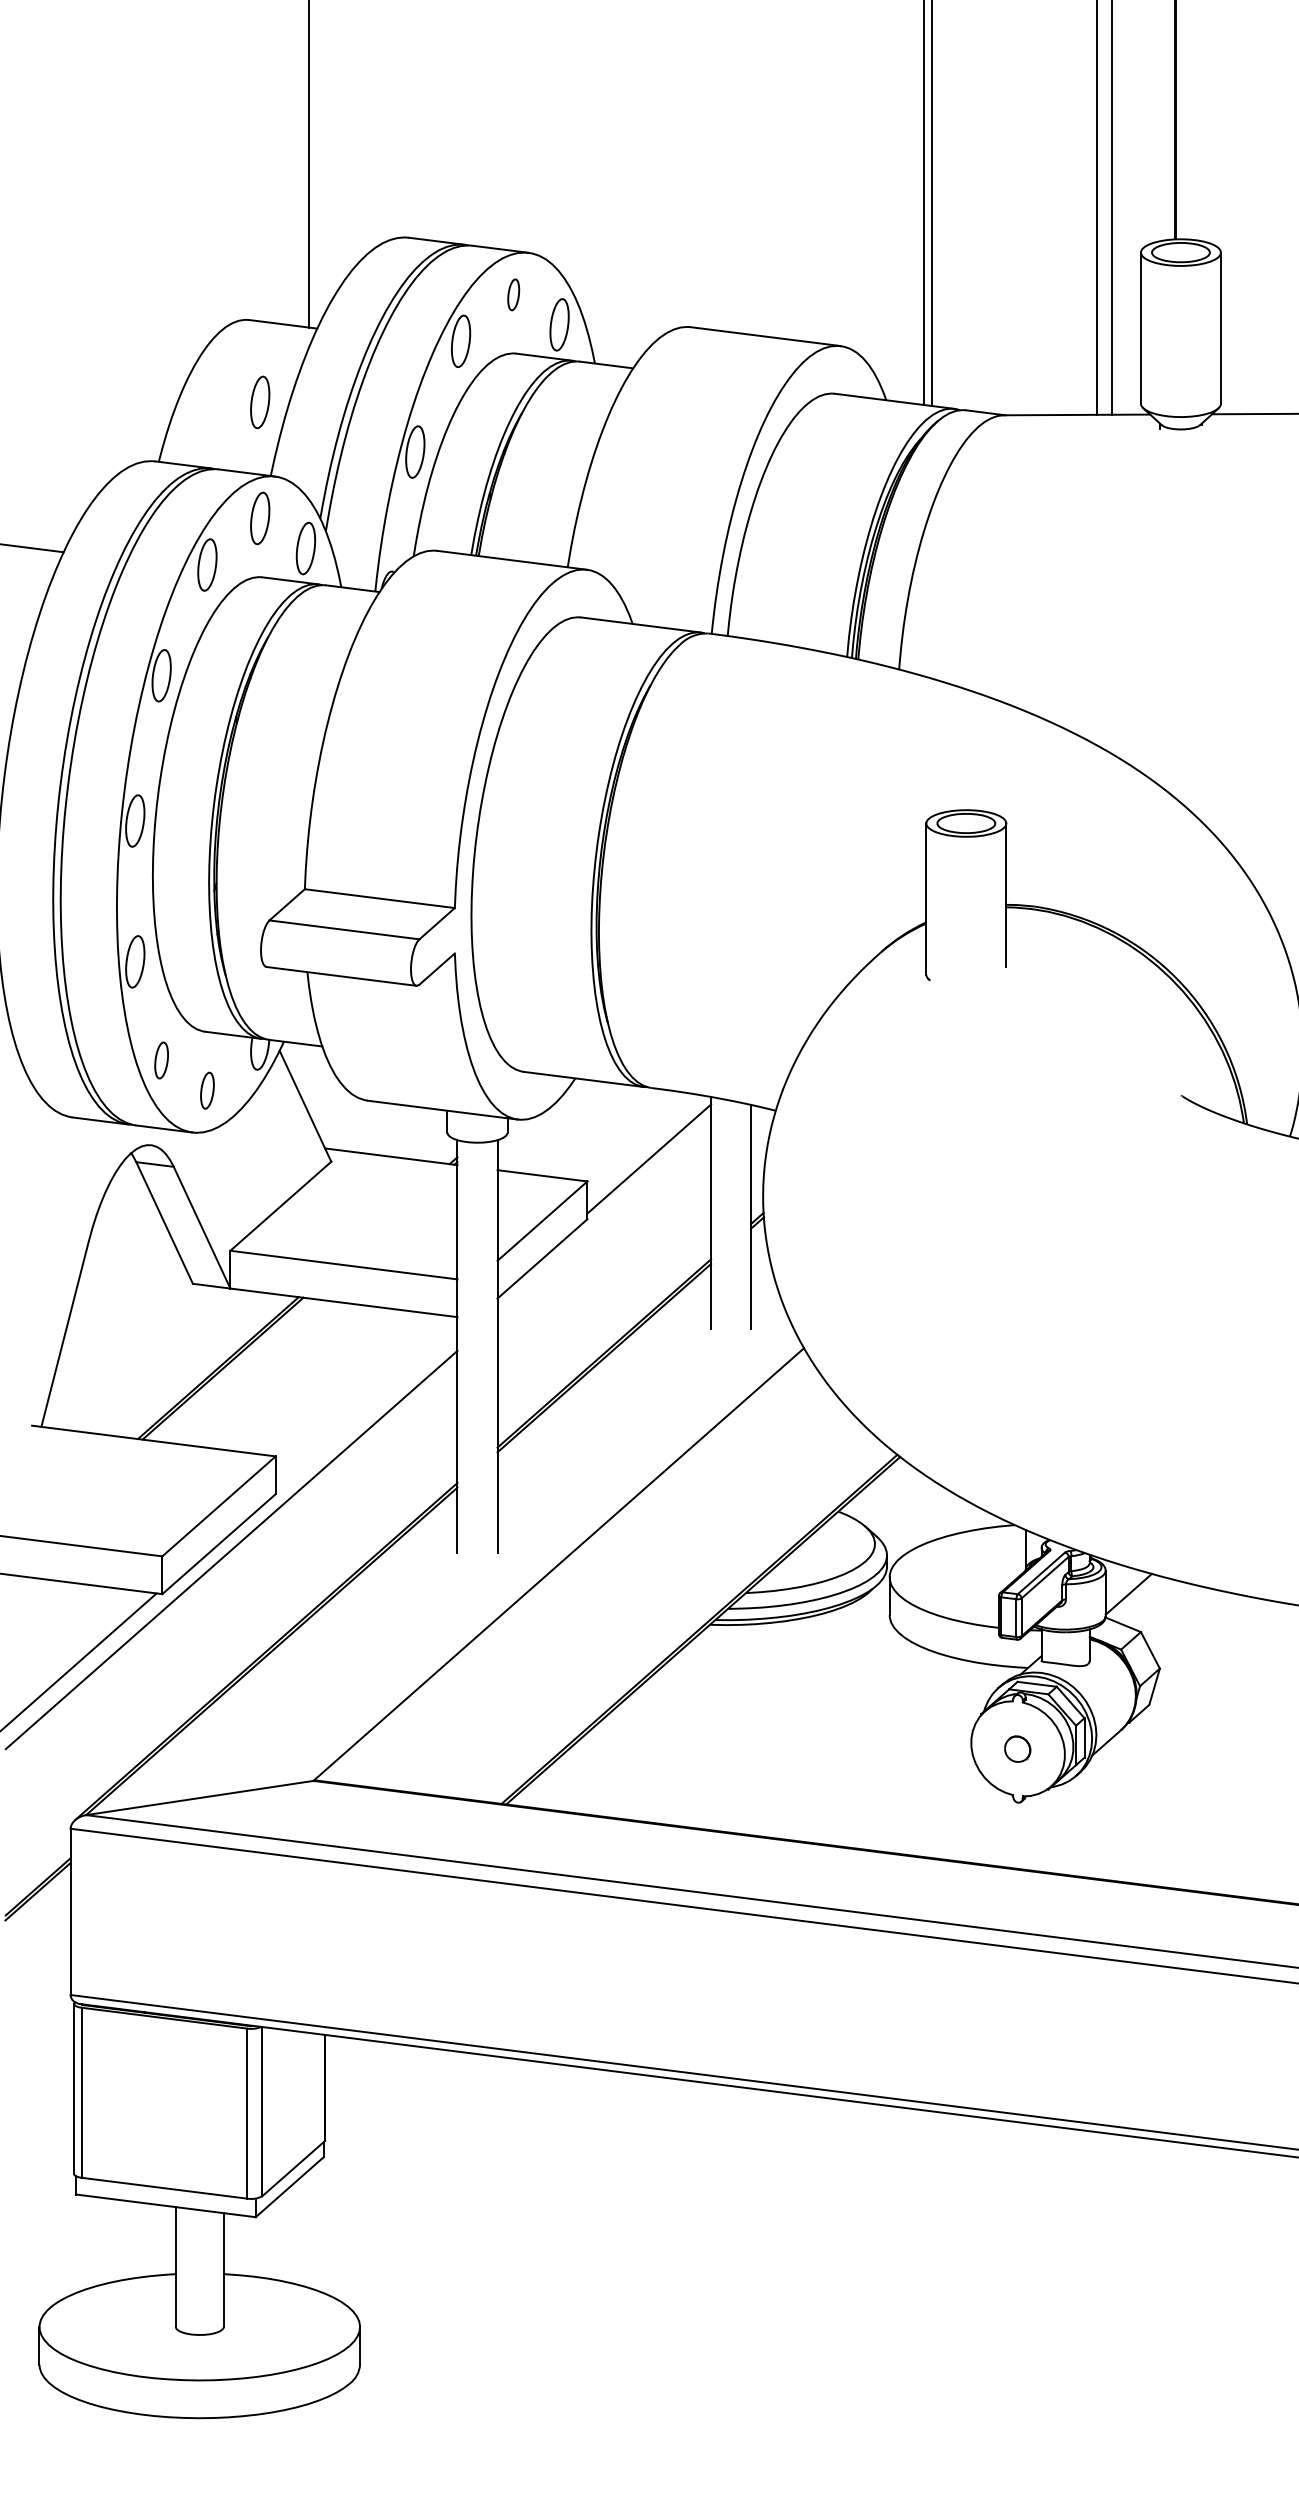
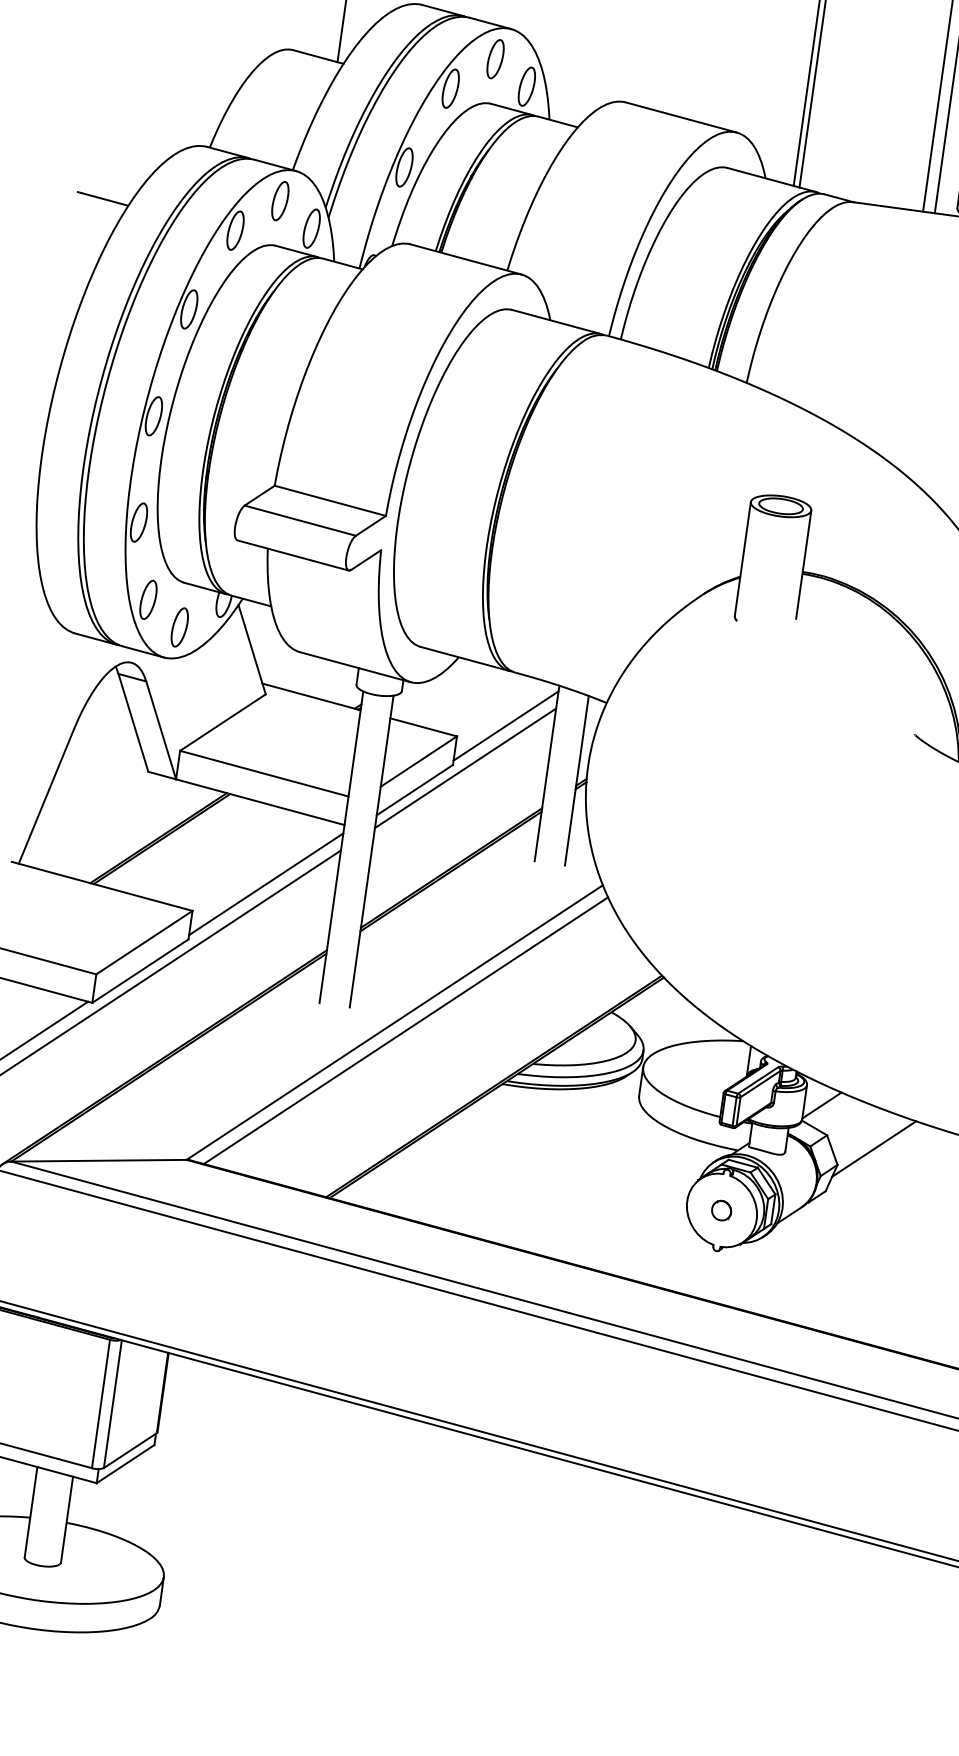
part: (513, 294) -> (495, 58), size x1.67
part: (260, 402) -> (292, 113), removed
part: (161, 1060) -> (148, 599), size x1.43
part: (207, 1090) -> (179, 627), size x1.43
line: (604, 1221) -> (465, 768), added
line: (366, 1408) -> (266, 884), added
line: (574, 1572) -> (405, 1030), added
line: (1204, 1640) -> (874, 1148), added

